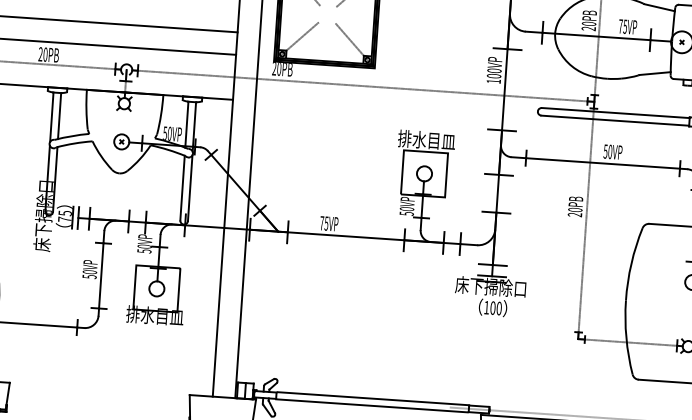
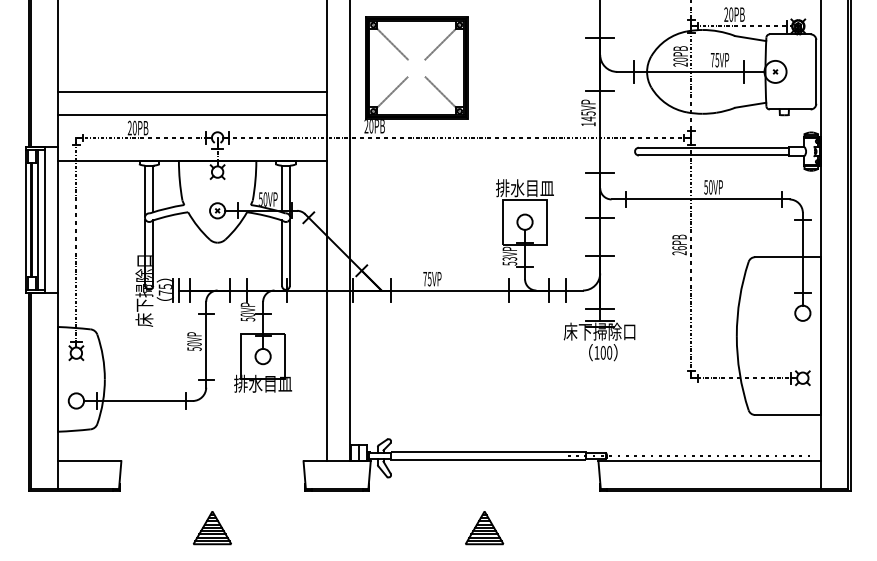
text: (494, 73) -> (588, 116), 100VP -> 145VP
text: (406, 208) -> (509, 258), 50VP -> 53VP
text: (575, 210) -> (679, 248), 20PB -> 26PB

